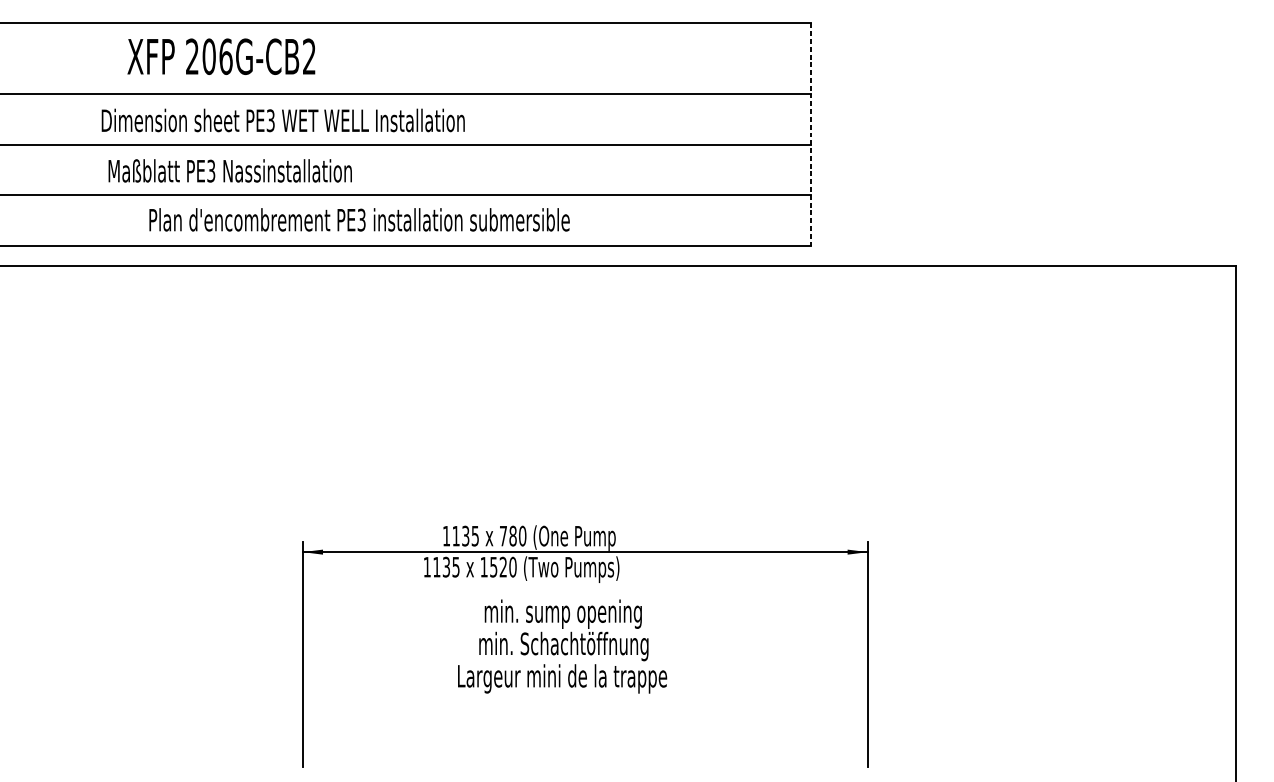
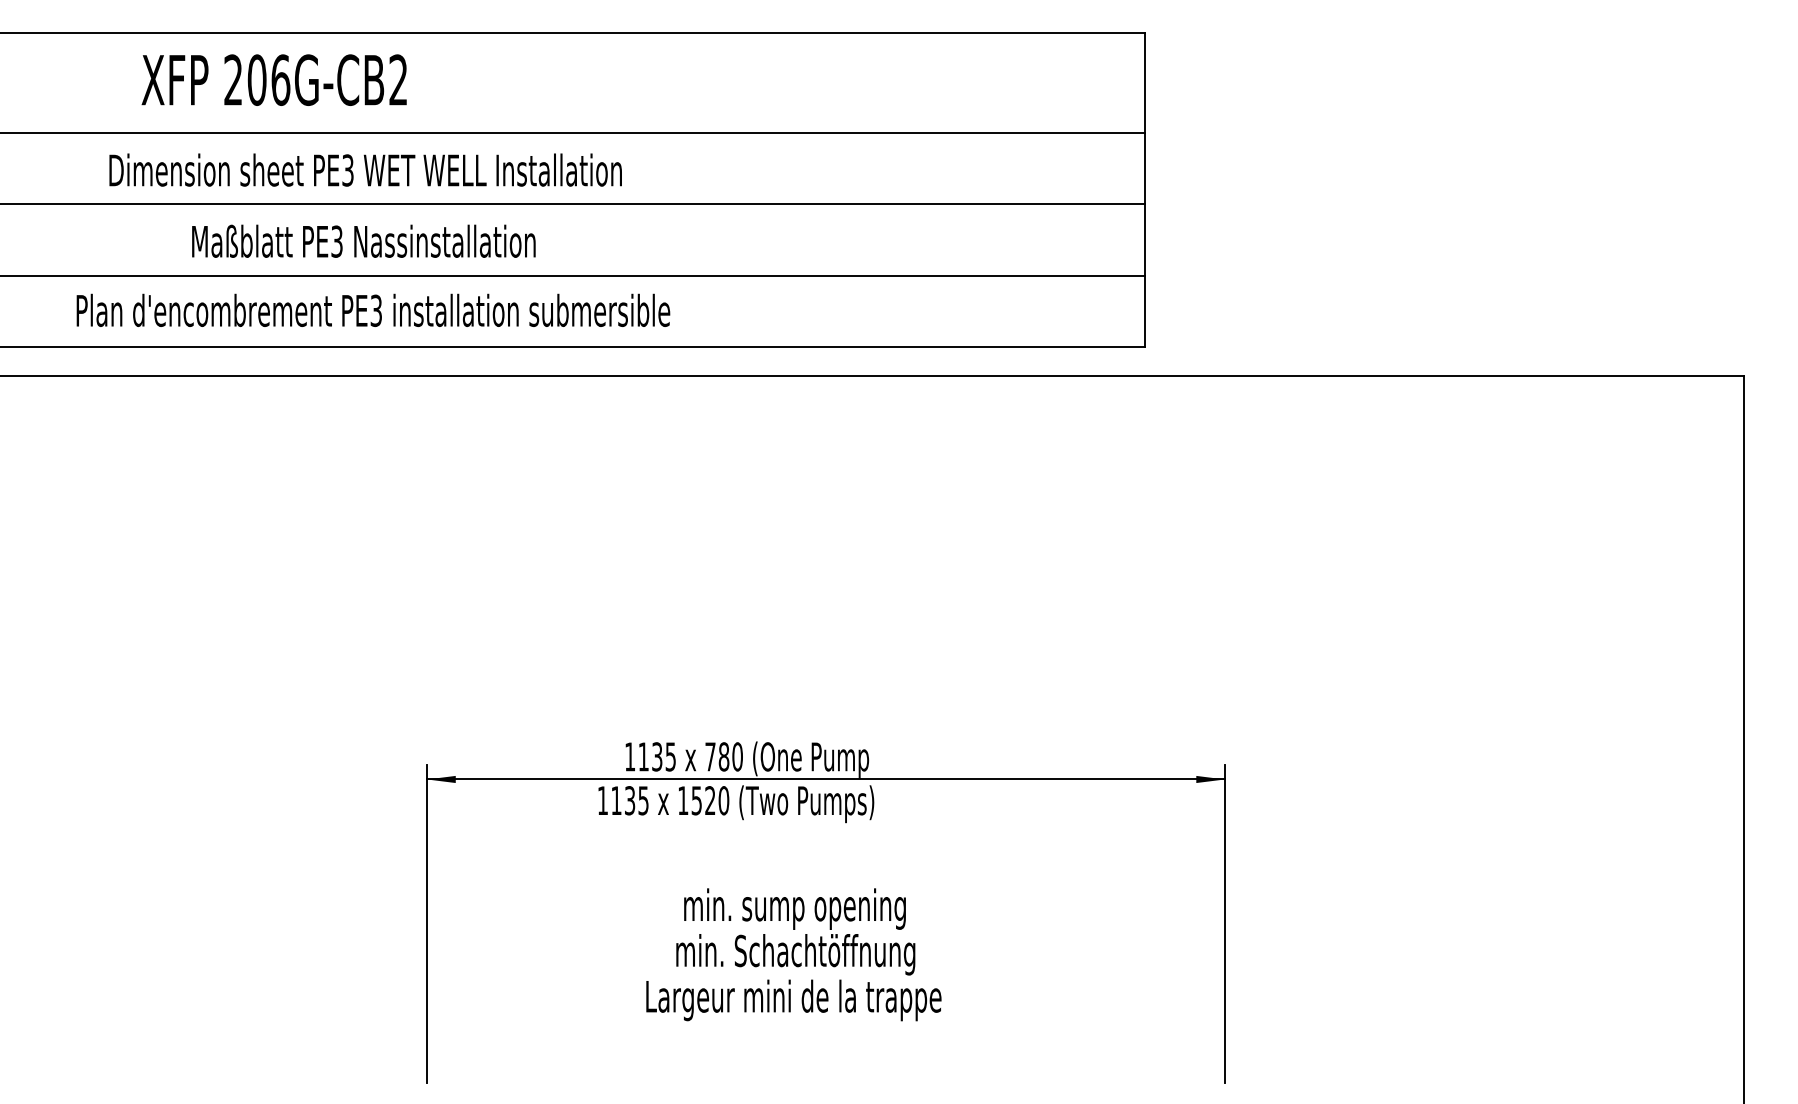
text: (220, 56) -> (273, 79), moved
text: (283, 120) -> (365, 169), moved
line: (810, 134) -> (1144, 190), dashed -> solid
text: (230, 170) -> (363, 240), moved
text: (359, 219) -> (373, 309), moved
text: (562, 646) -> (793, 954), moved

